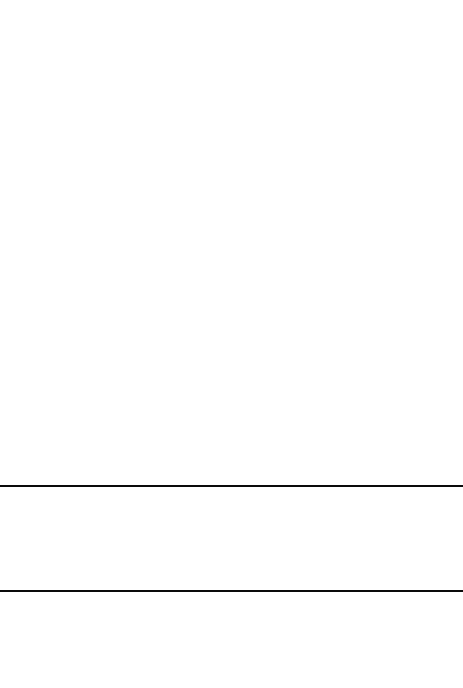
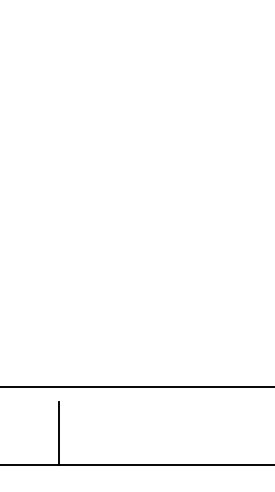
line: (80, 549) -> (58, 433), added

